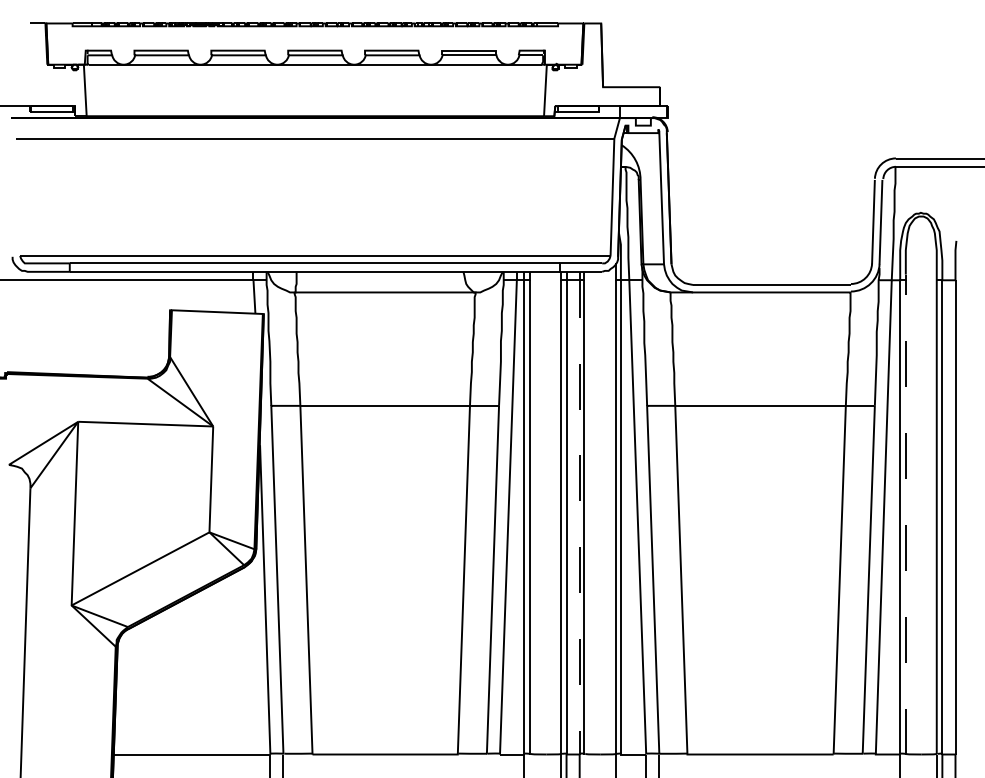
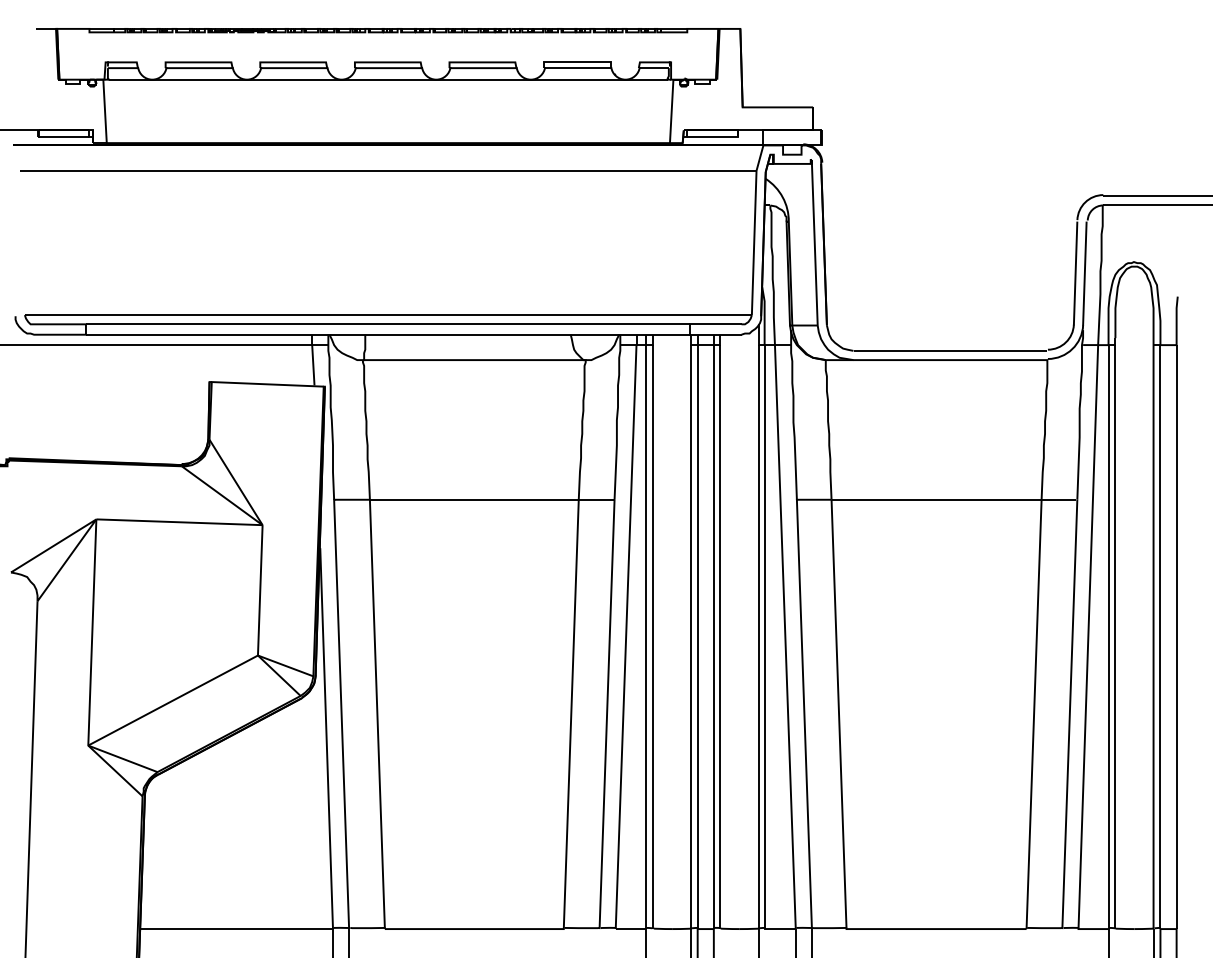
line: (579, 512) -> (713, 631), dashed -> solid
line: (905, 517) -> (1115, 637), dashed -> solid

